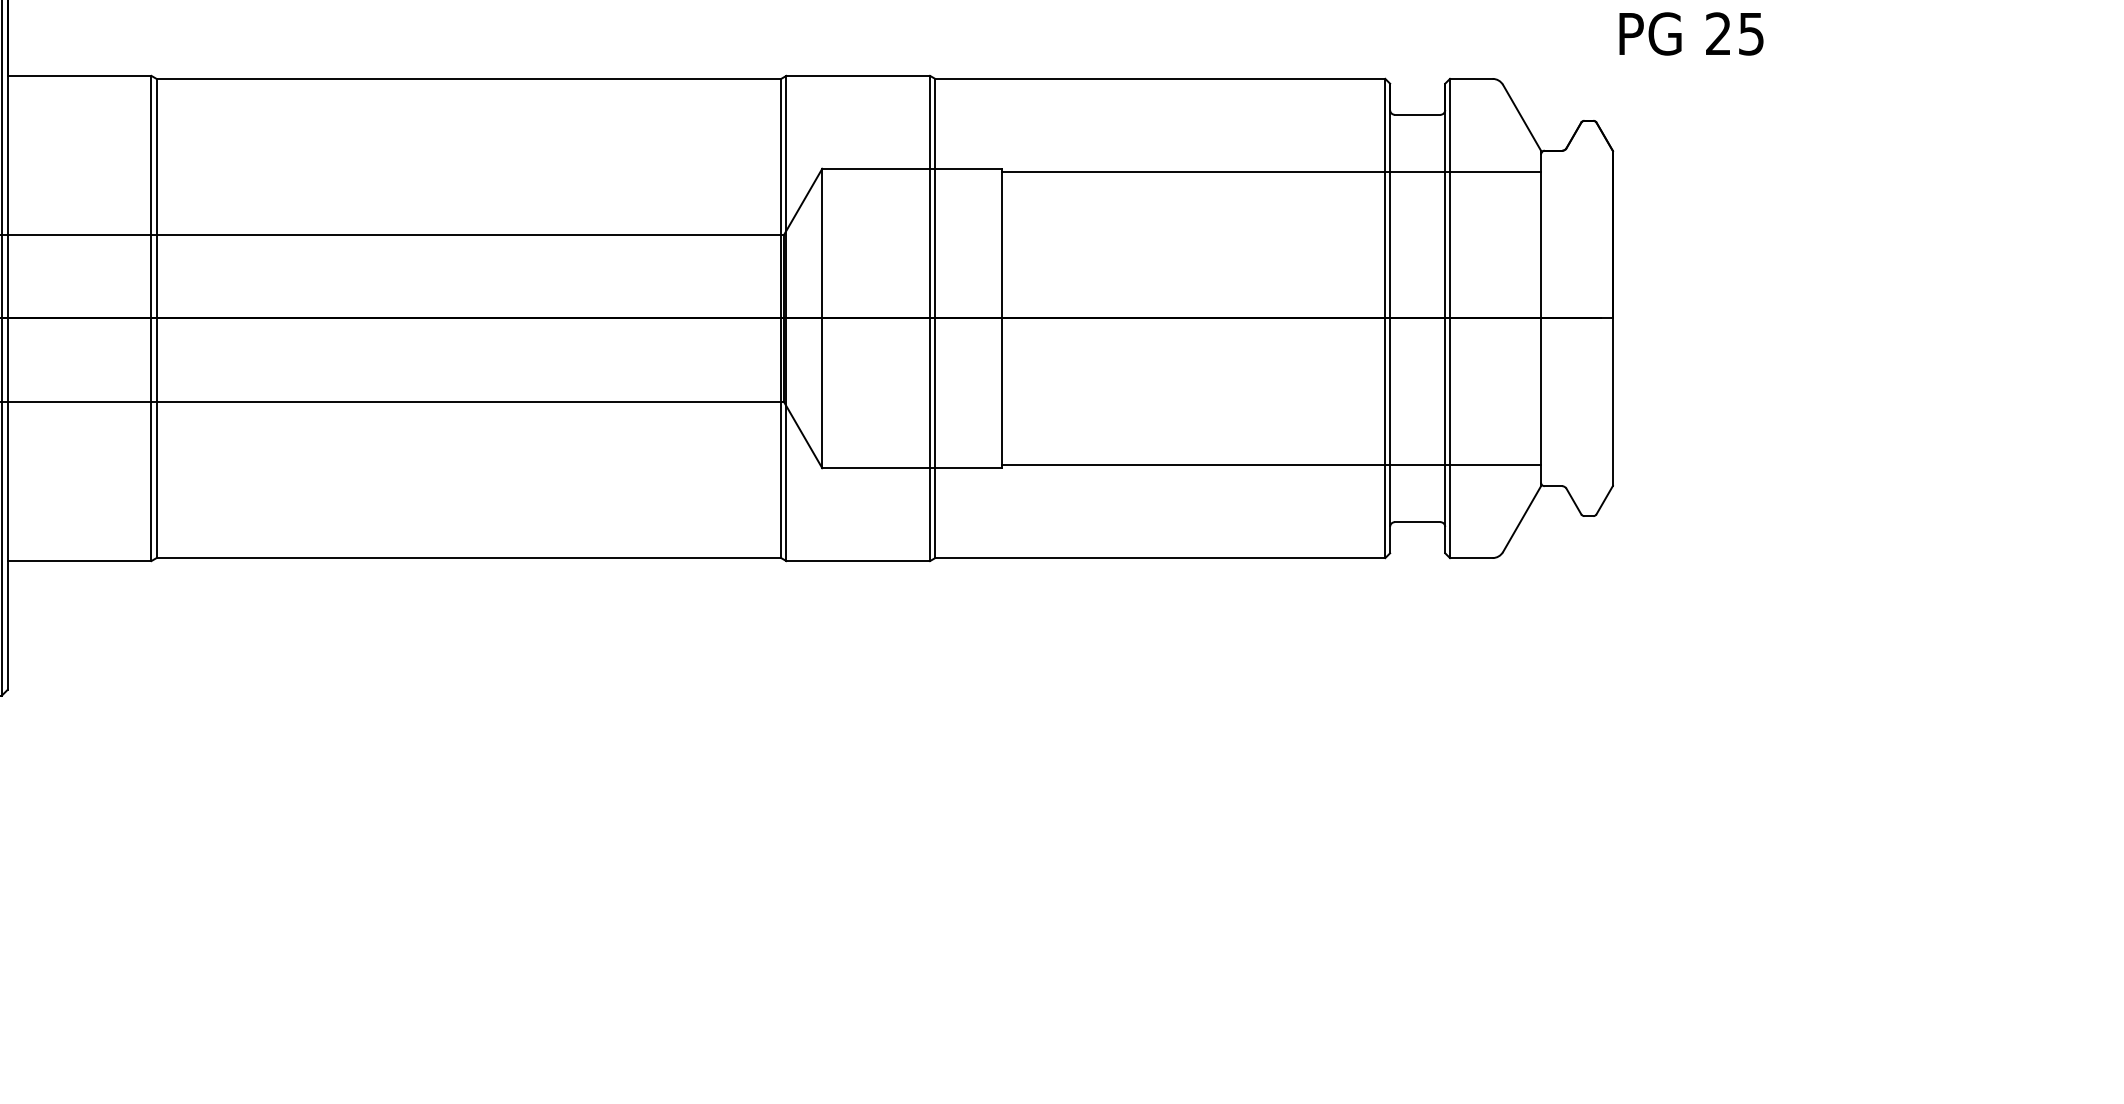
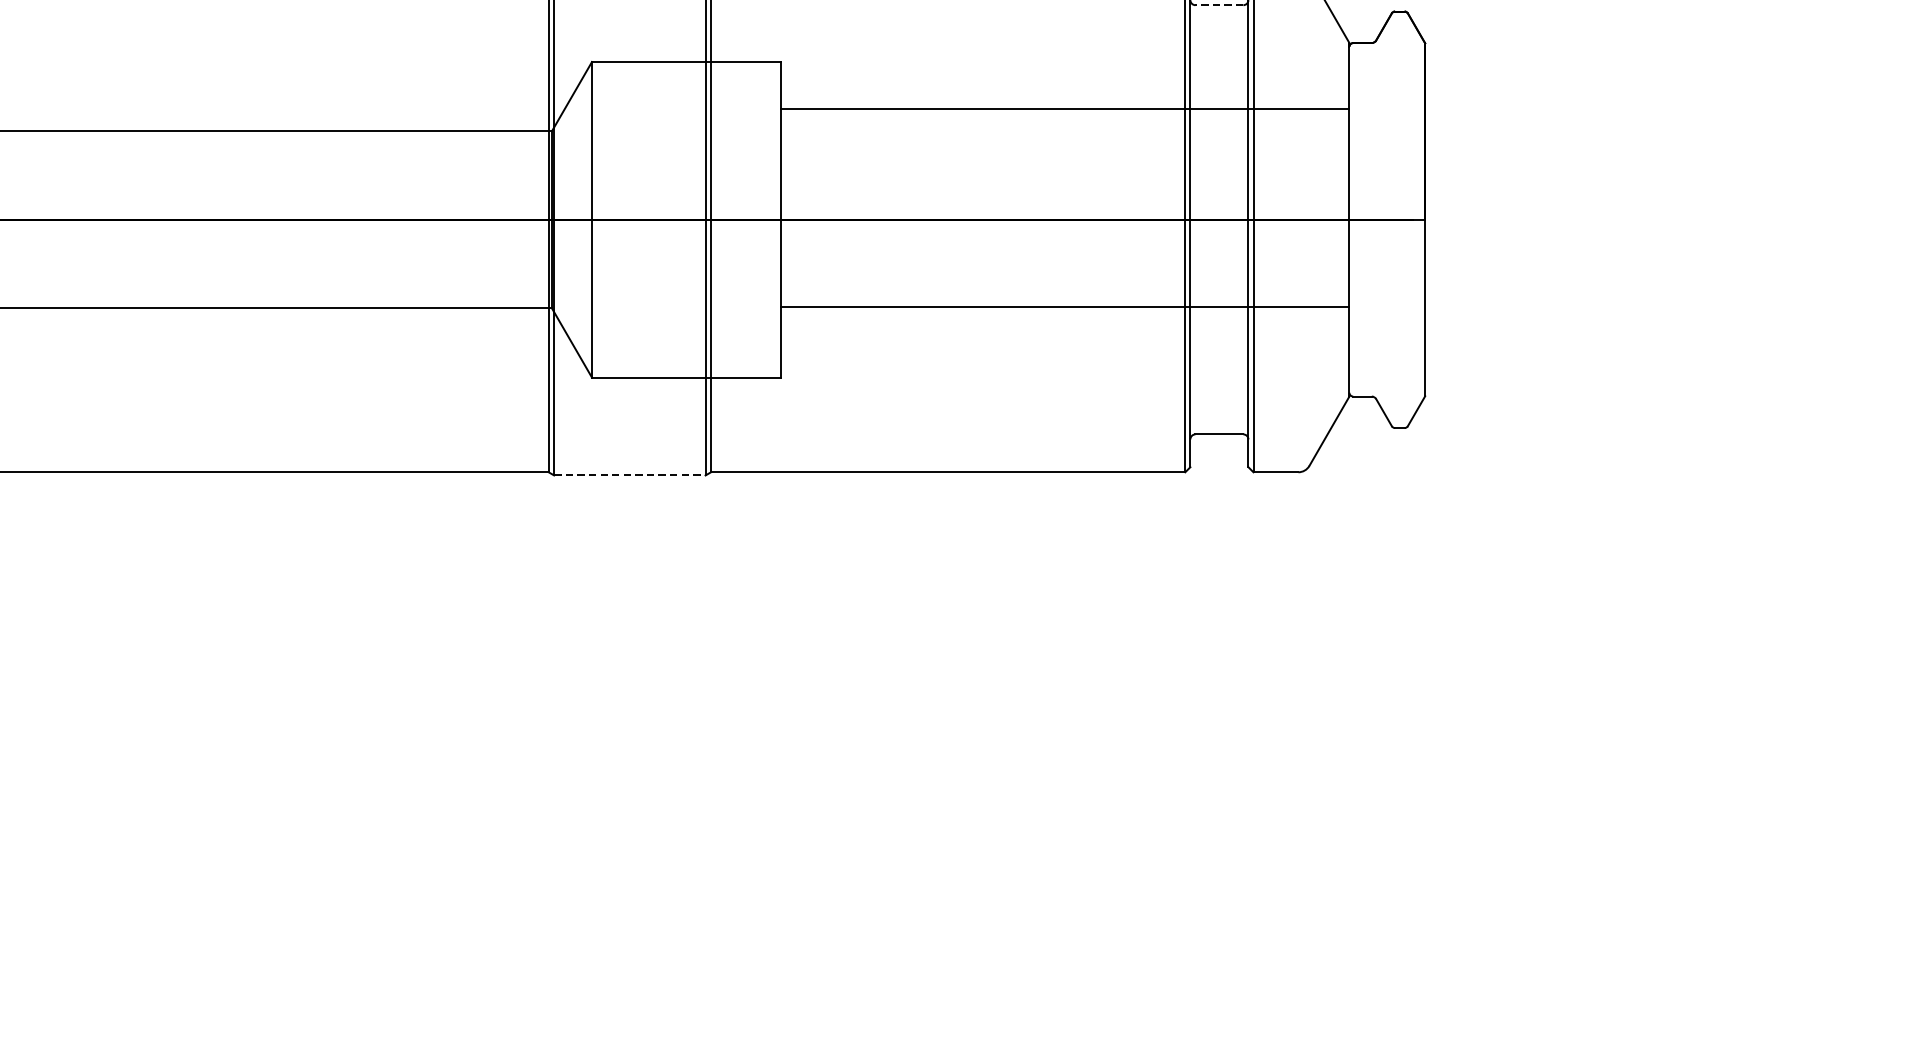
line: (1417, 114) -> (1219, 4), solid -> dashed
line: (1271, 172) -> (1065, 109), moved
line: (1271, 464) -> (1065, 306), moved
line: (858, 561) -> (630, 475), solid -> dashed

